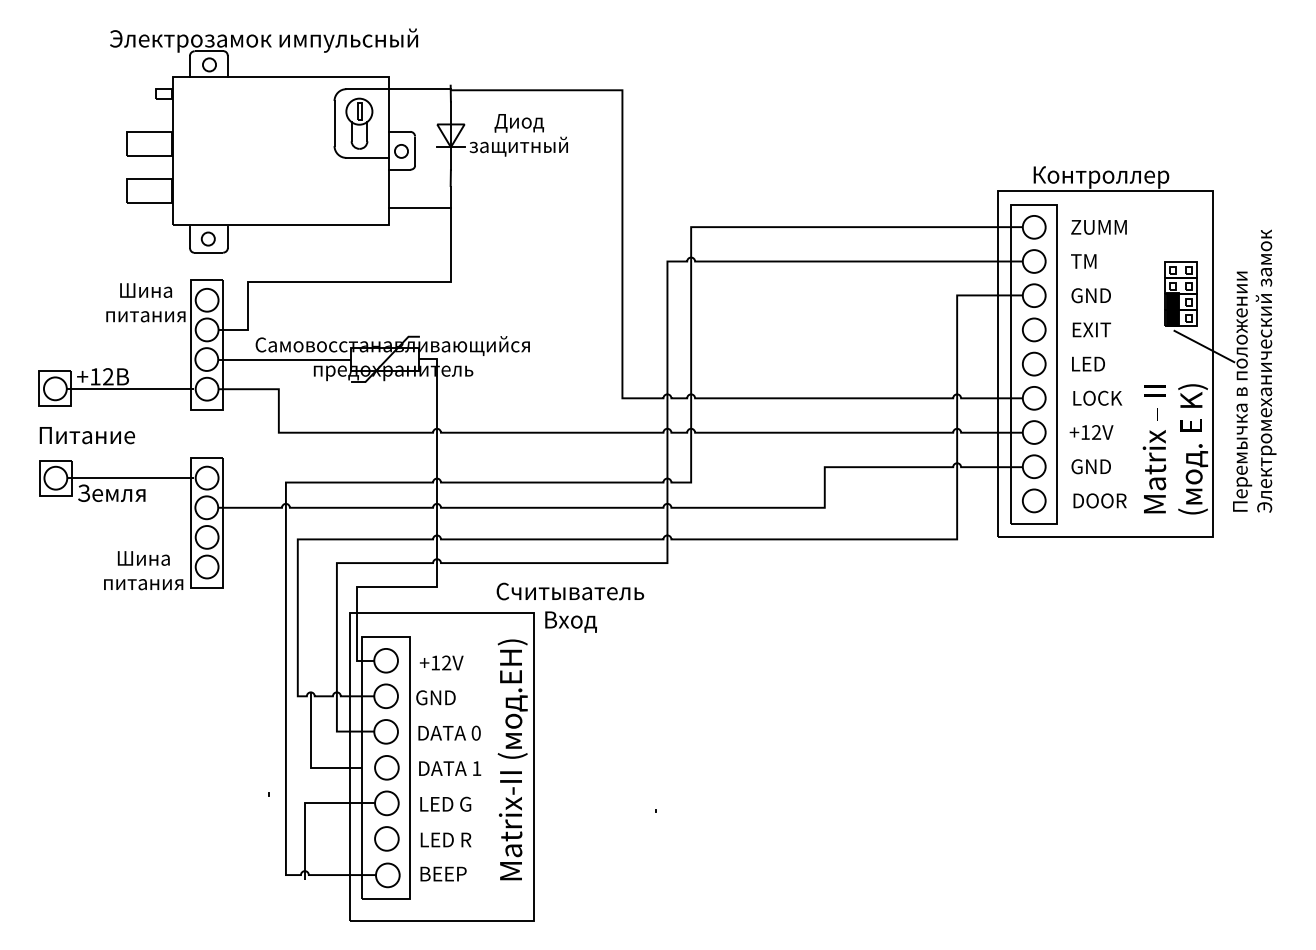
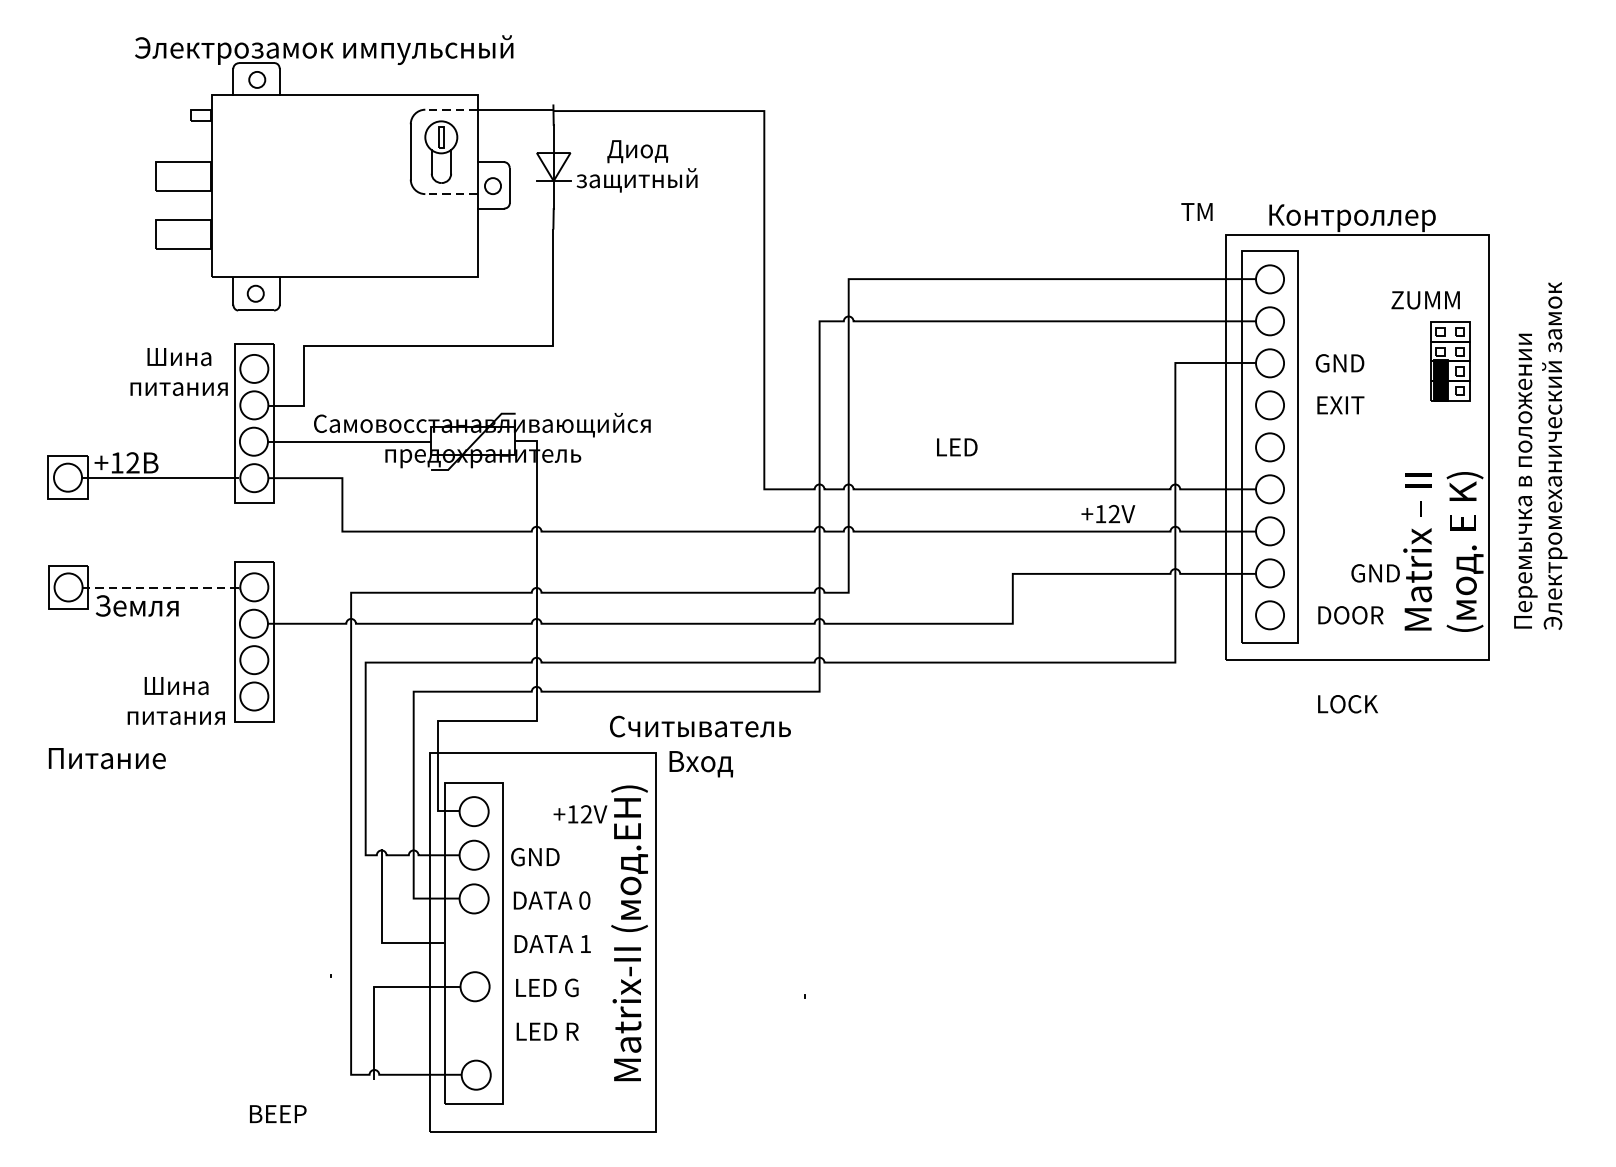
line: (367, 89) -> (451, 110), solid -> dashed
line: (367, 157) -> (451, 193), solid -> dashed
line: (419, 207) -> (515, 255), removed
text: (1098, 227) -> (1425, 300), moved
text: (1083, 261) -> (1196, 212), moved
line: (1204, 346) -> (1479, 425), removed
text: (1088, 363) -> (957, 446), moved
text: (1097, 397) -> (1347, 703), moved
text: (1091, 432) -> (1108, 514), moved
text: (86, 435) -> (106, 758), moved
text: (1090, 466) -> (1374, 573), moved
line: (130, 478) -> (160, 587), solid -> dashed
text: (441, 662) -> (580, 813), moved
circle: (386, 767) -> (474, 942), removed
circle: (386, 838) -> (474, 1029), removed
text: (443, 873) -> (278, 1113), moved

